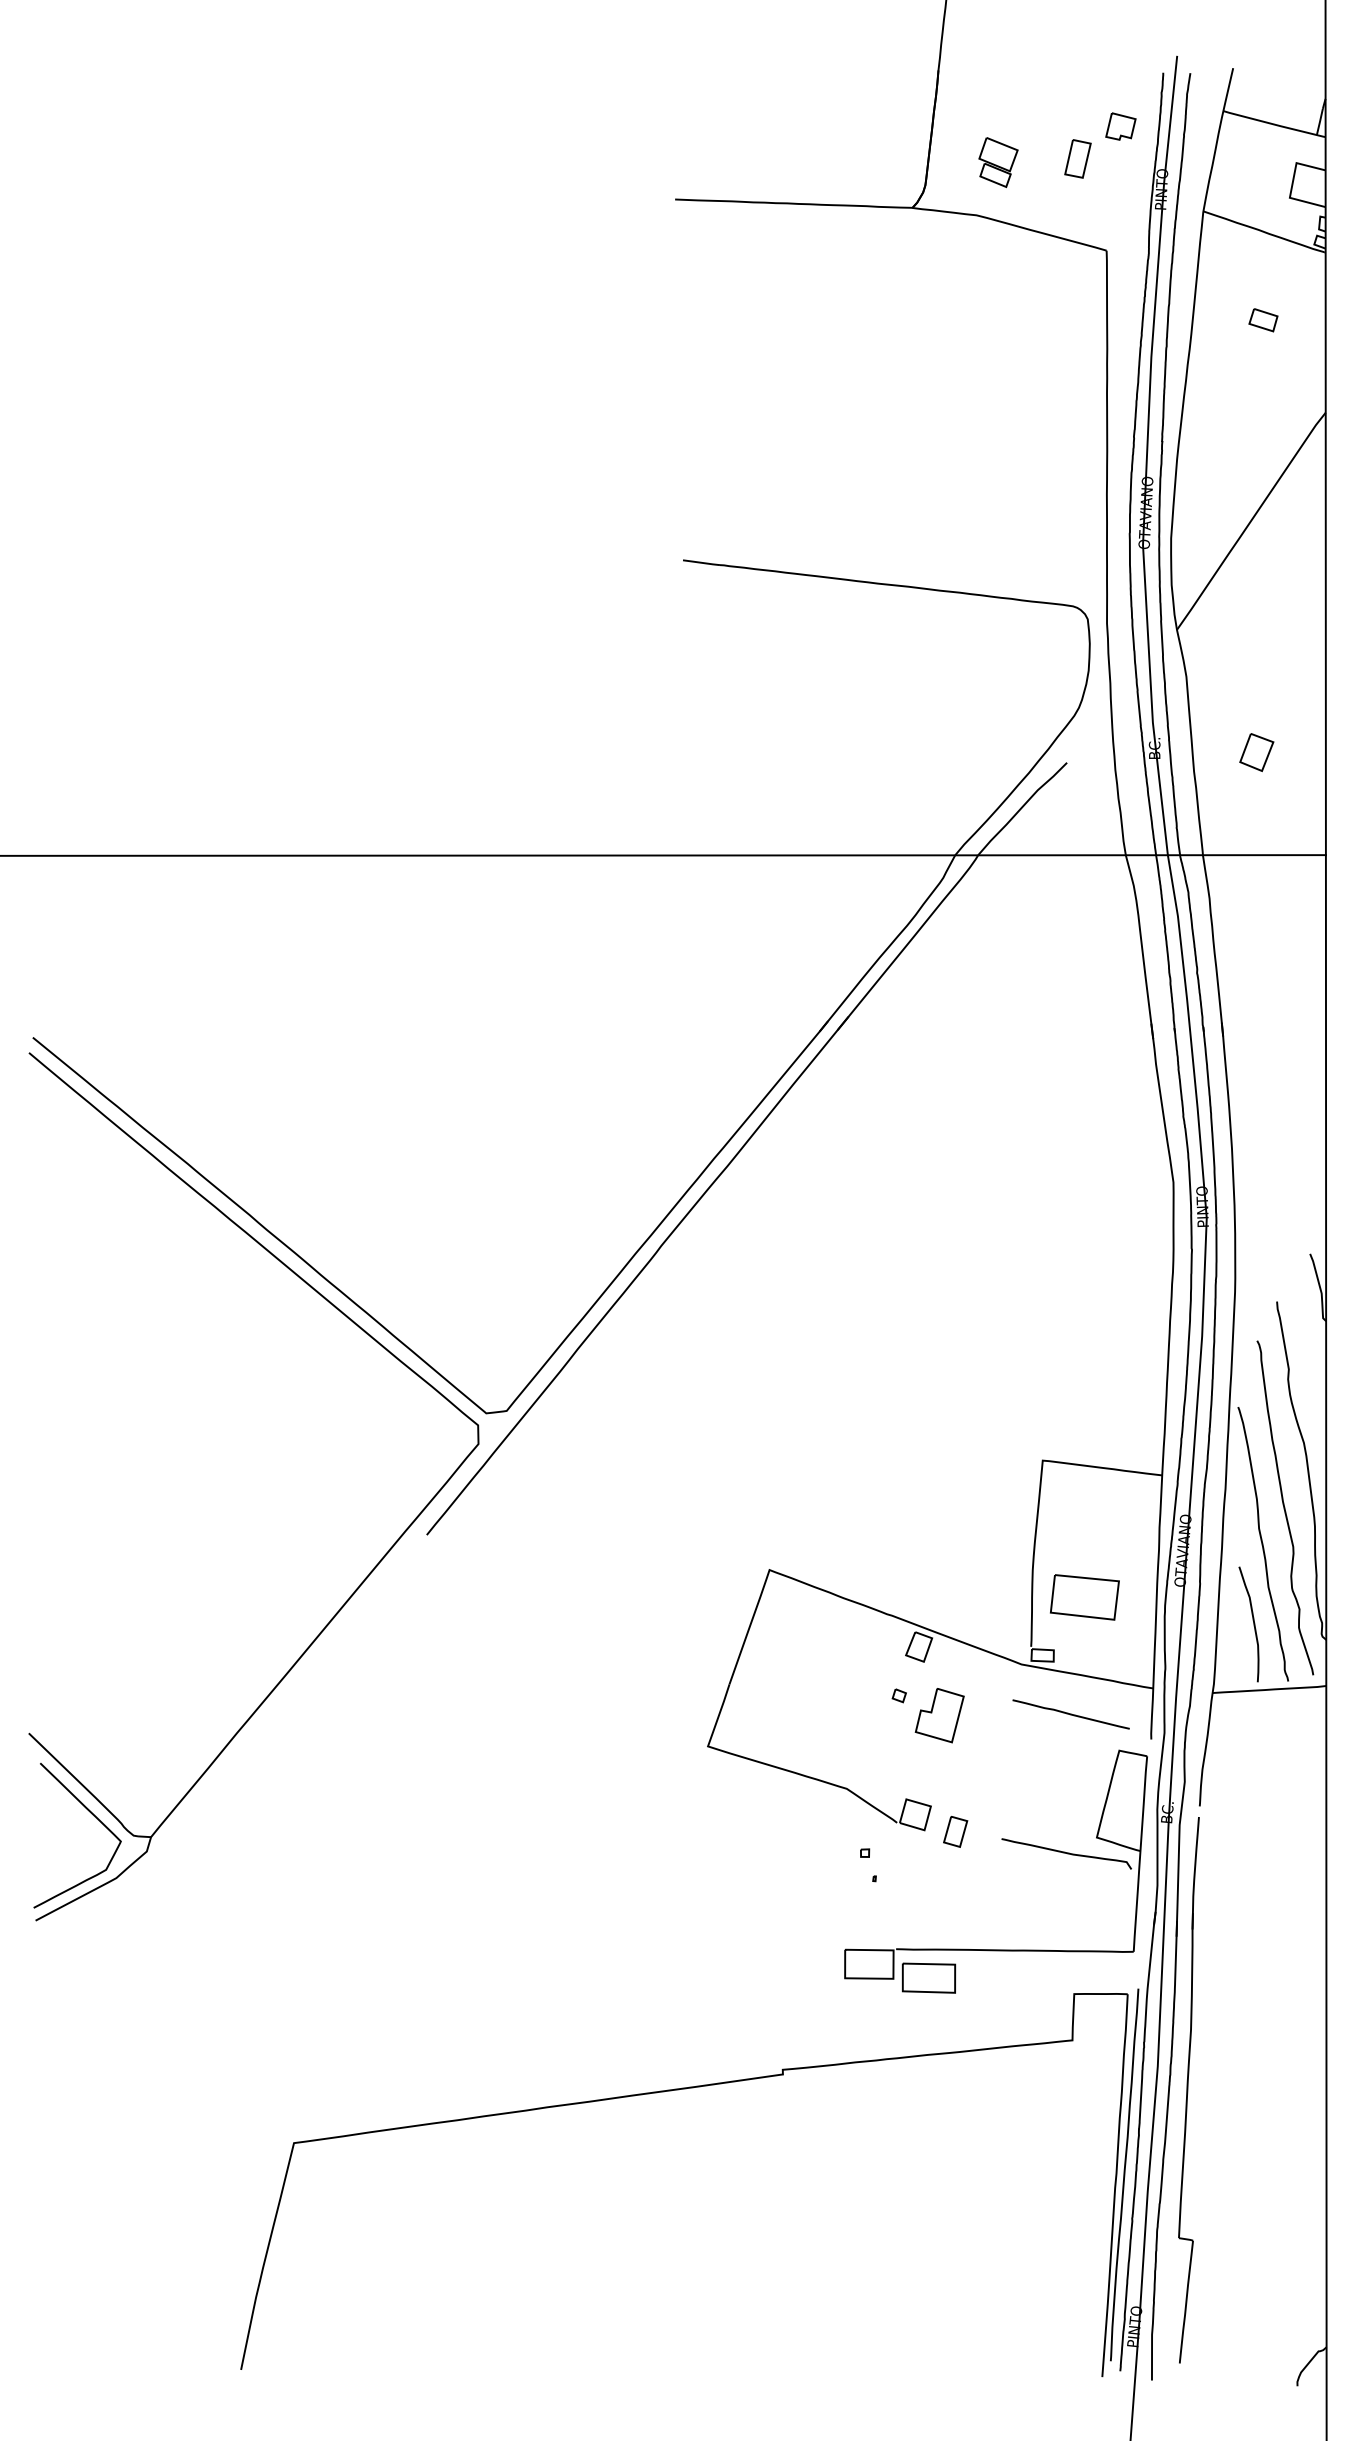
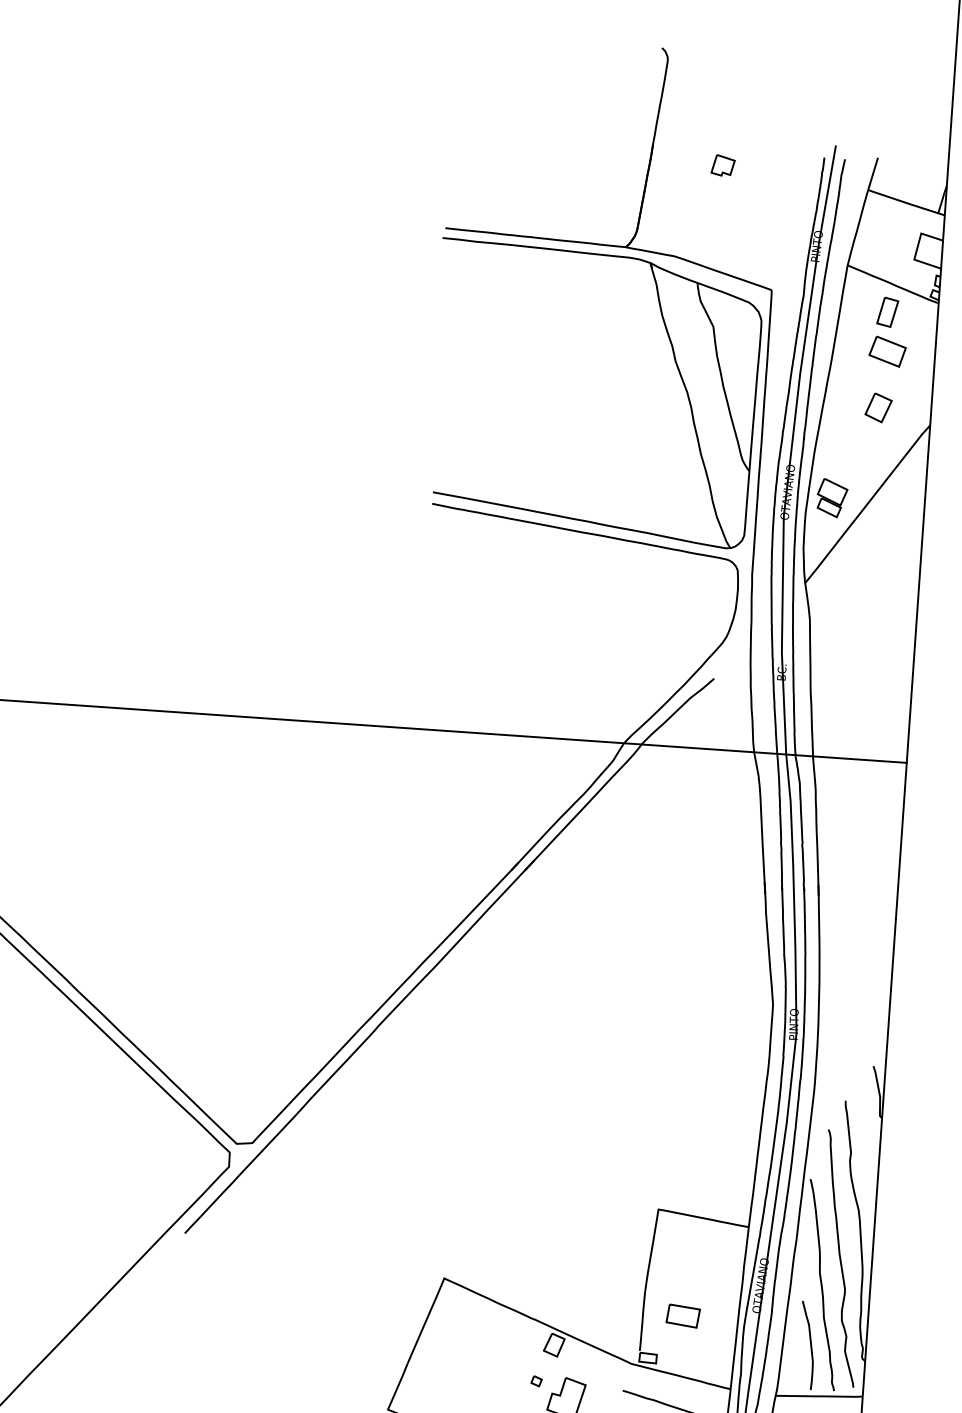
part: (1120, 126) -> (722, 165), moved
part: (1077, 158) -> (887, 311), moved
part: (998, 162) -> (832, 498), moved
part: (1263, 319) -> (887, 351), size x1.67
part: (989, 359) -> (676, 366), added
part: (1256, 752) -> (878, 407), moved
part: (1084, 1597) -> (683, 1316), size x0.62

